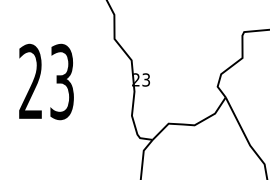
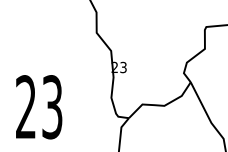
text: (46, 82) -> (39, 107), moved

